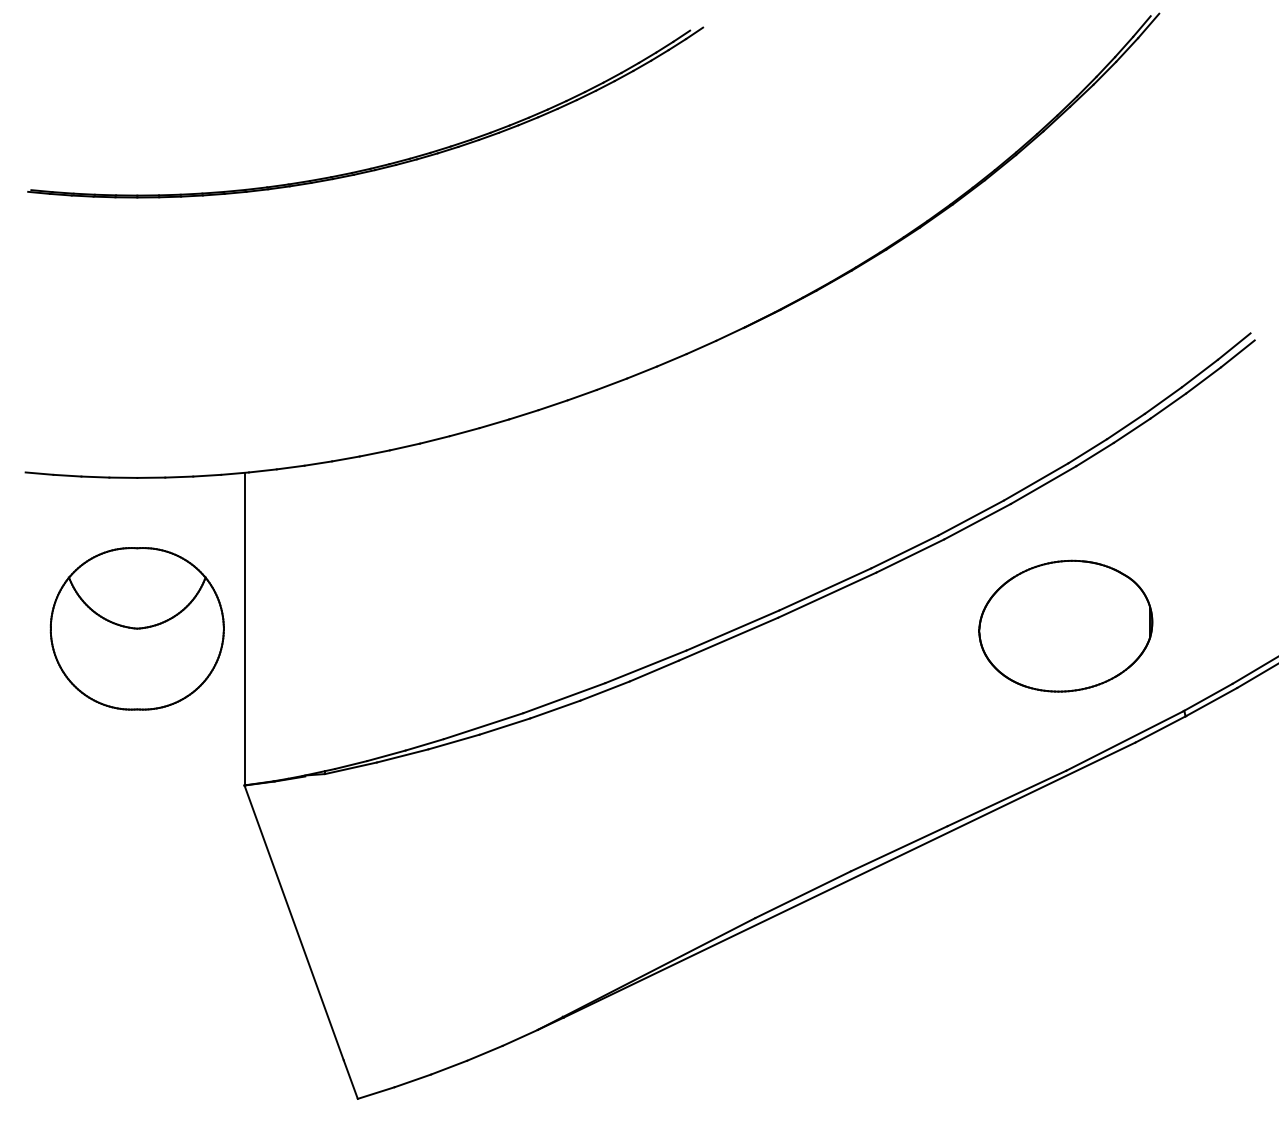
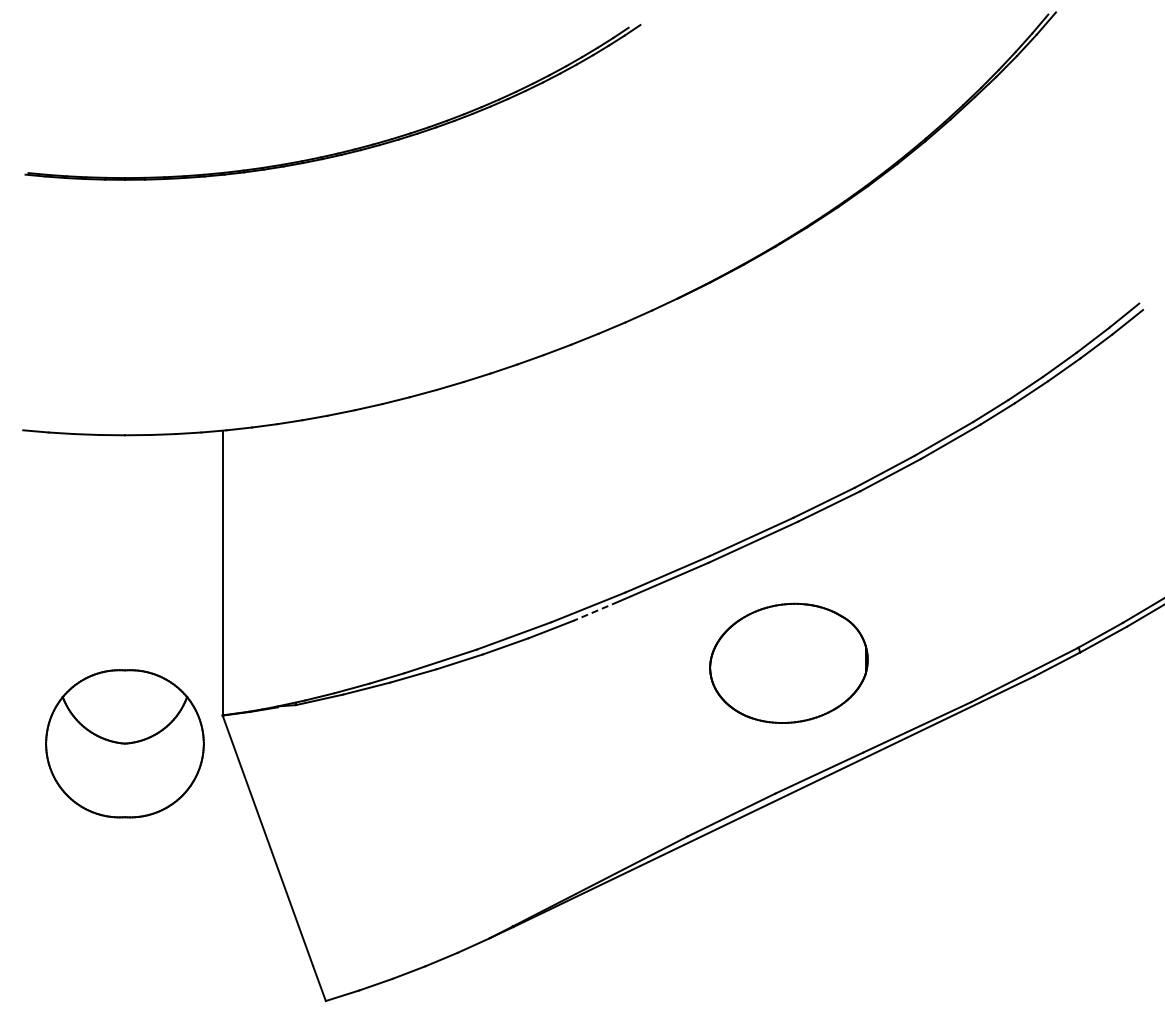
part: (1065, 625) -> (788, 662), moved
part: (136, 628) -> (124, 743), moved
line: (653, 671) -> (595, 611), solid -> dashed

